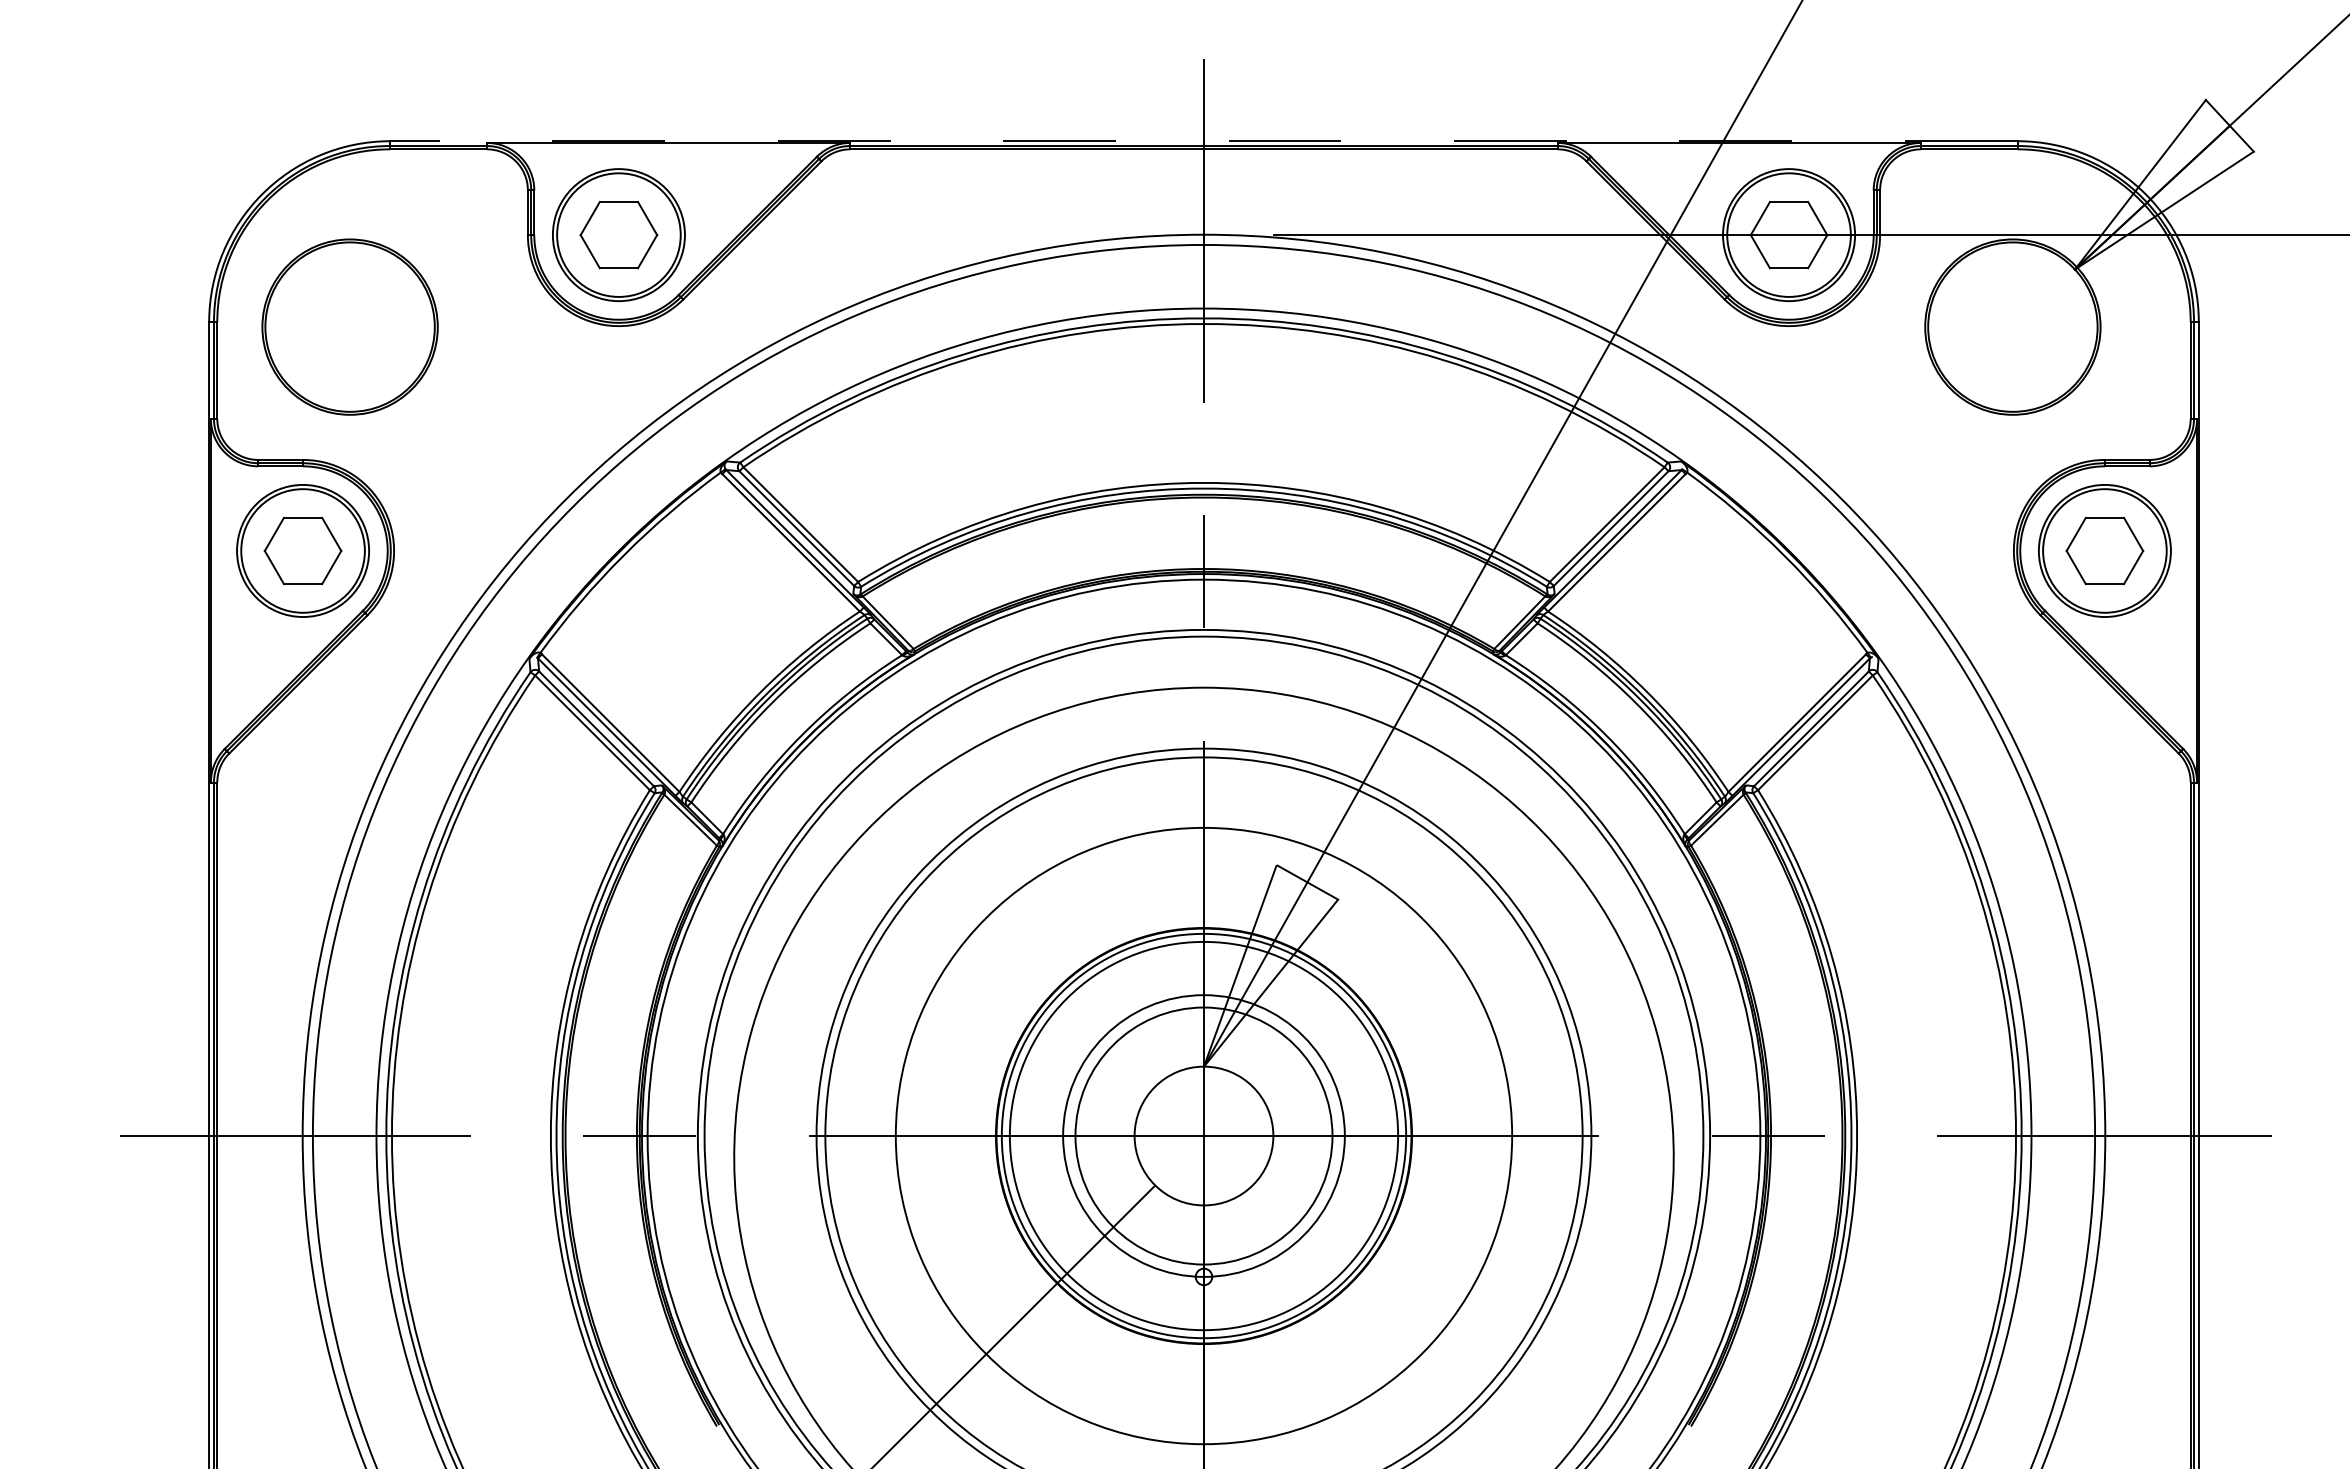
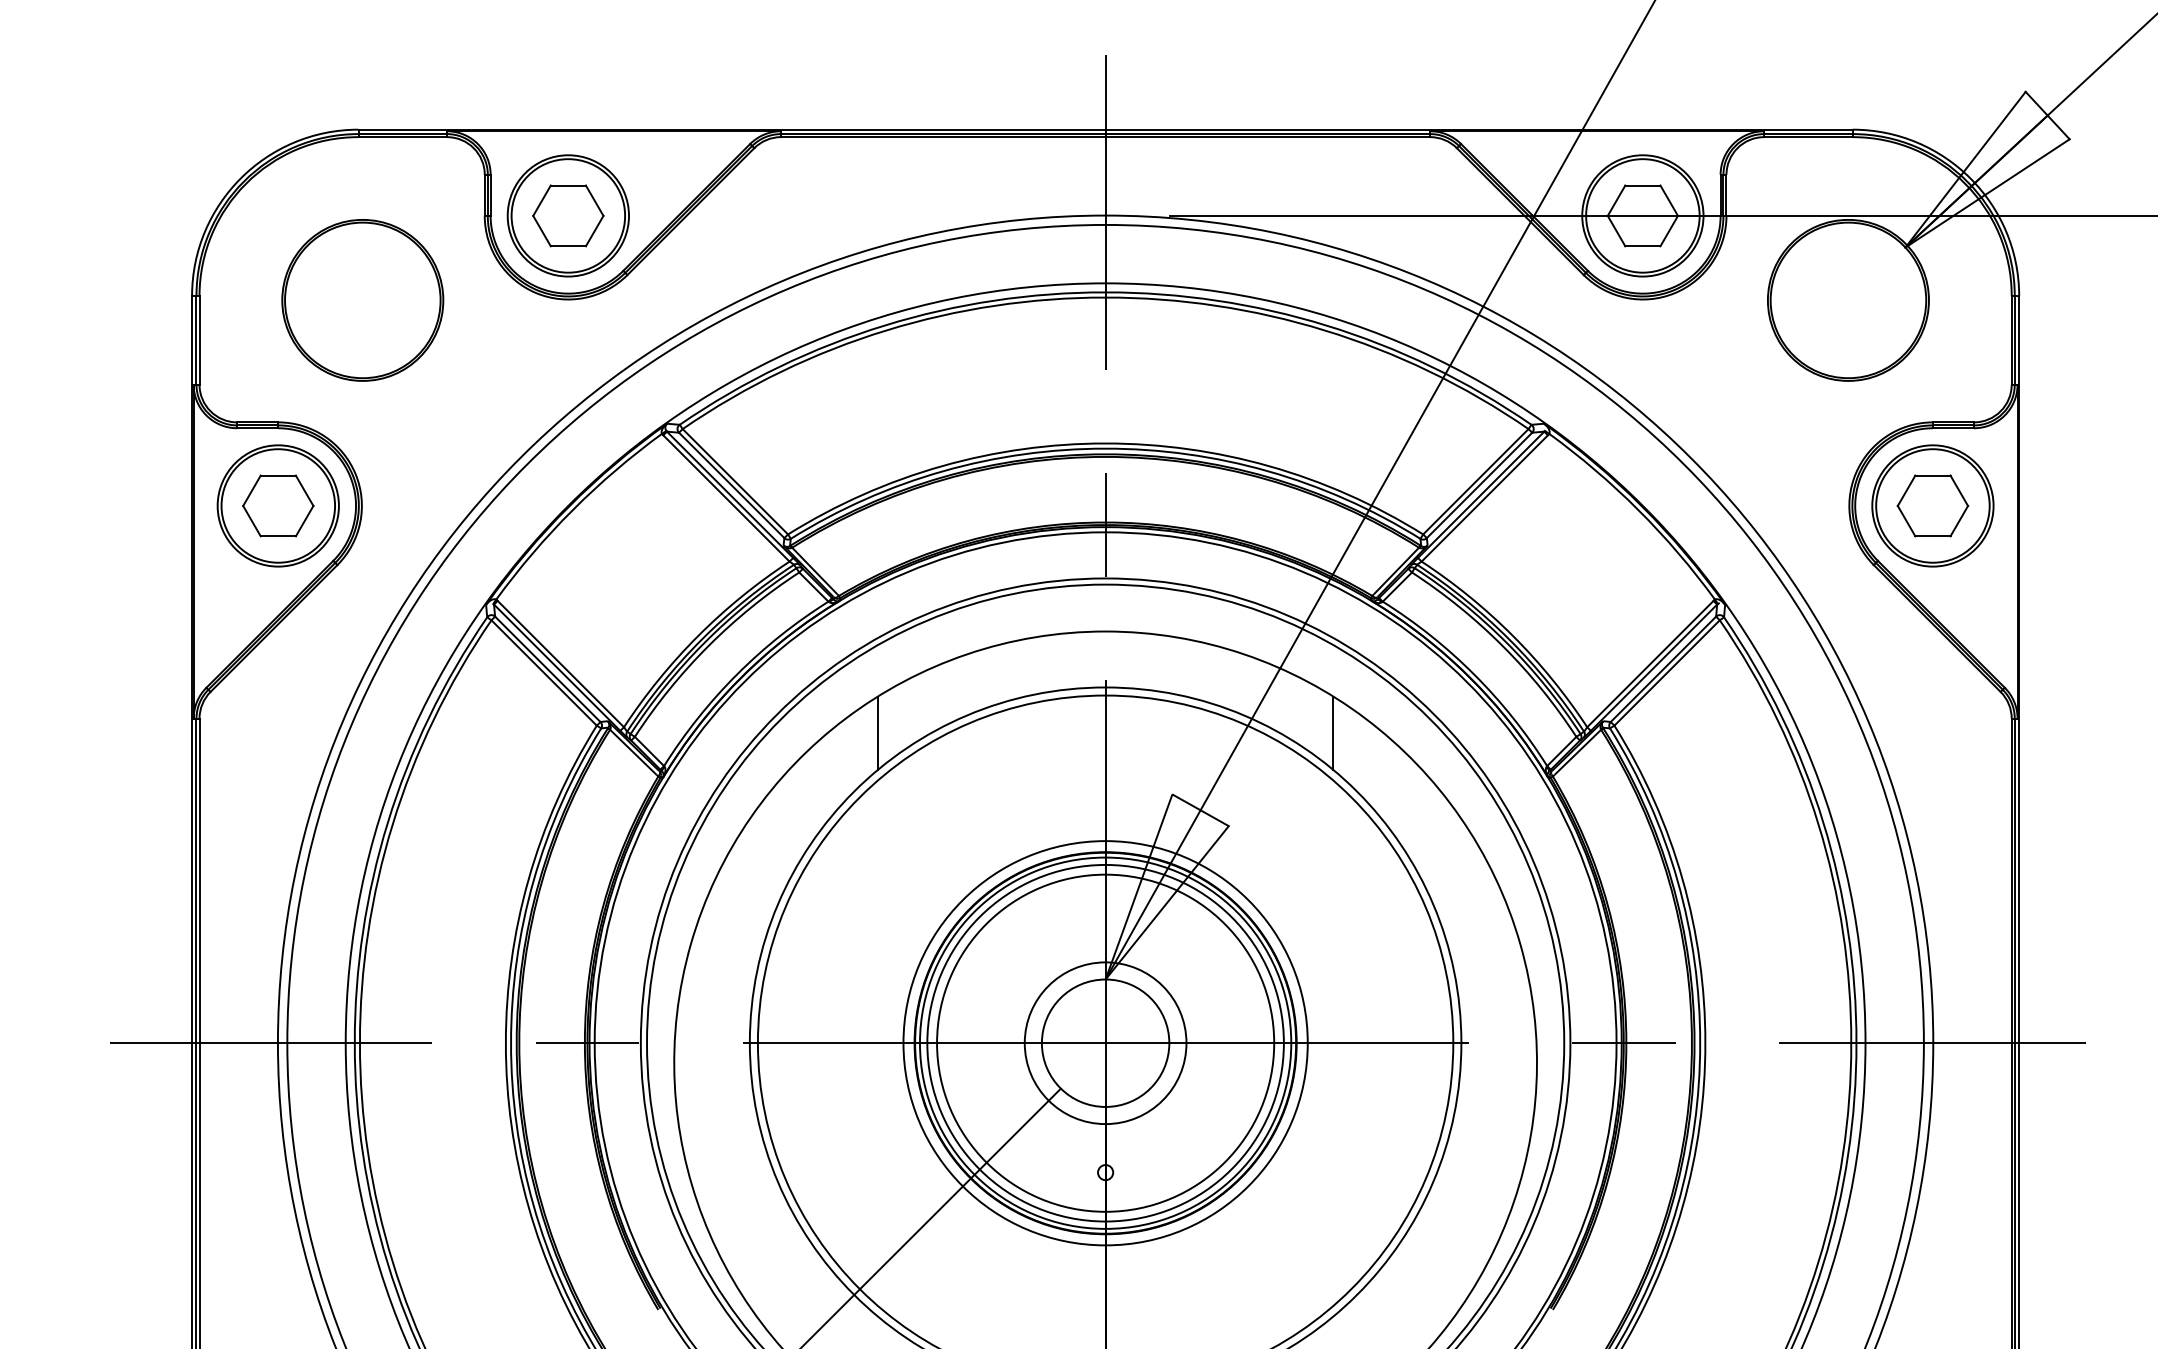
line: (1204, 141) -> (1106, 129), dashed -> solid
part: (349, 326) -> (362, 299), moved
line: (956, 798) -> (878, 733), added
line: (1451, 798) -> (1332, 733), added
circle: (1203, 1135) -> (1105, 1042), size x0.71
circle: (1203, 1135) -> (1105, 1042), size x1.43
circle: (1203, 1136) -> (1105, 1043), size x0.62

